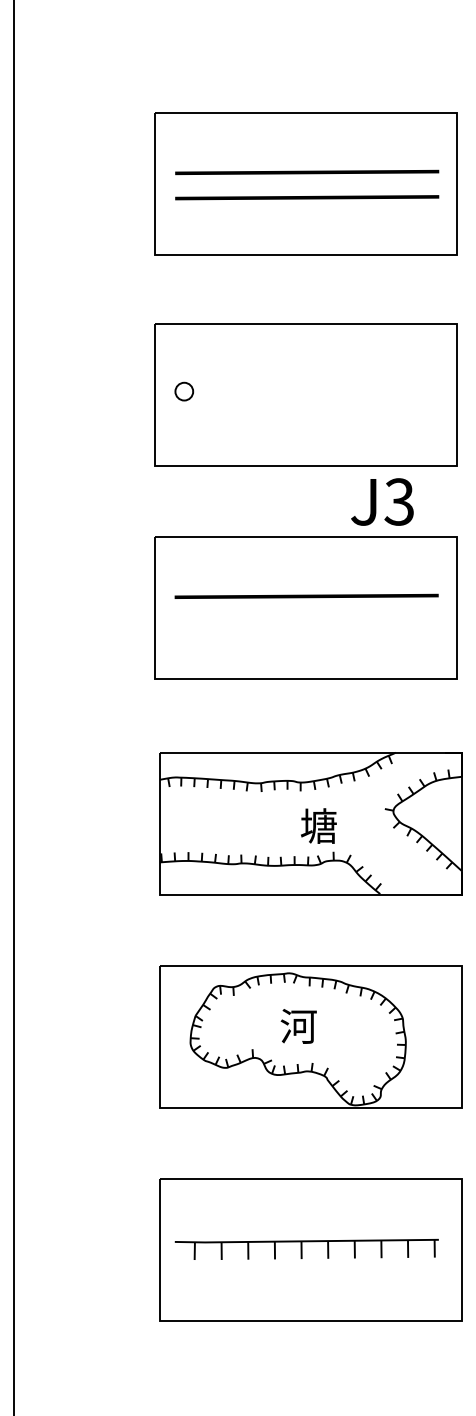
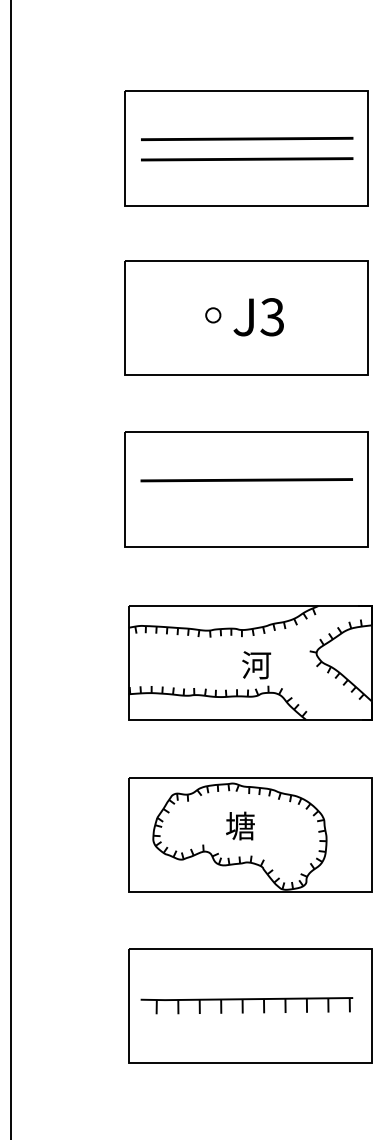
circle: (184, 391) -> (213, 315), moved
text: (382, 502) -> (258, 317), moved
text: (318, 825) -> (256, 664), 塘 -> 河
text: (298, 1025) -> (240, 825), 河 -> 塘

